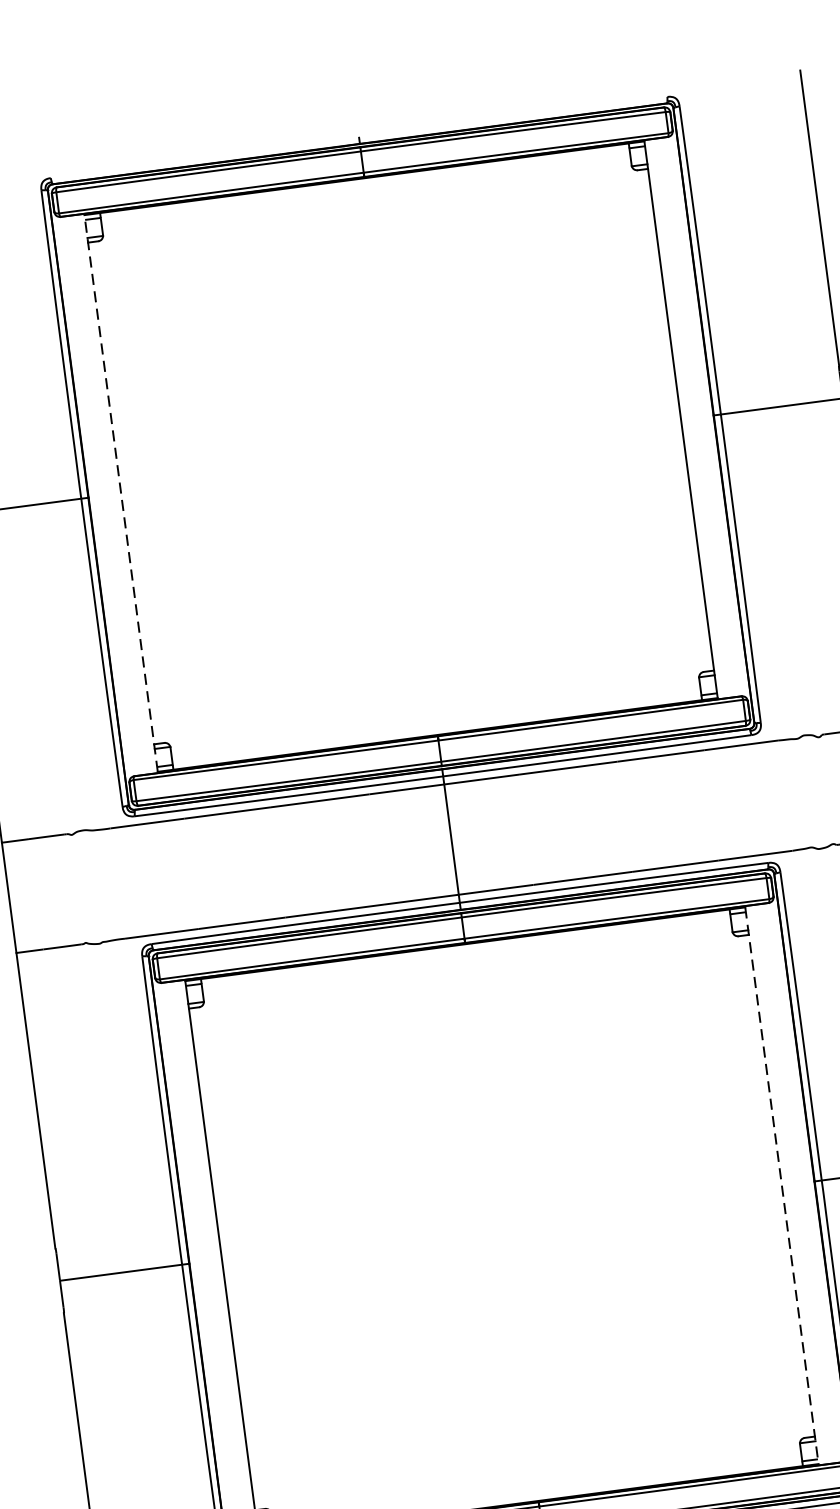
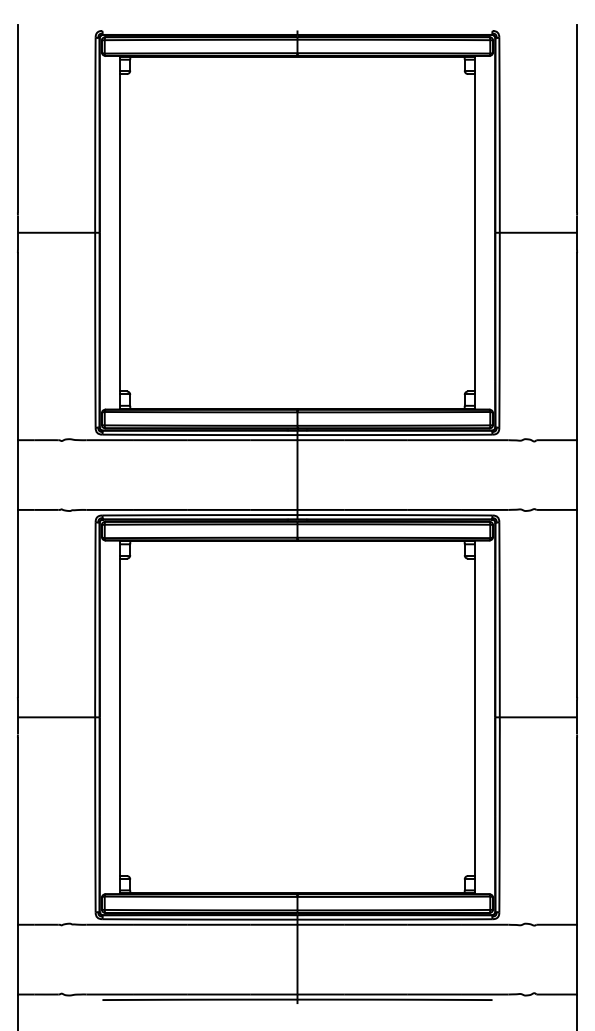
line: (121, 493) -> (120, 232), dashed -> solid
line: (781, 1186) -> (474, 717), dashed -> solid

